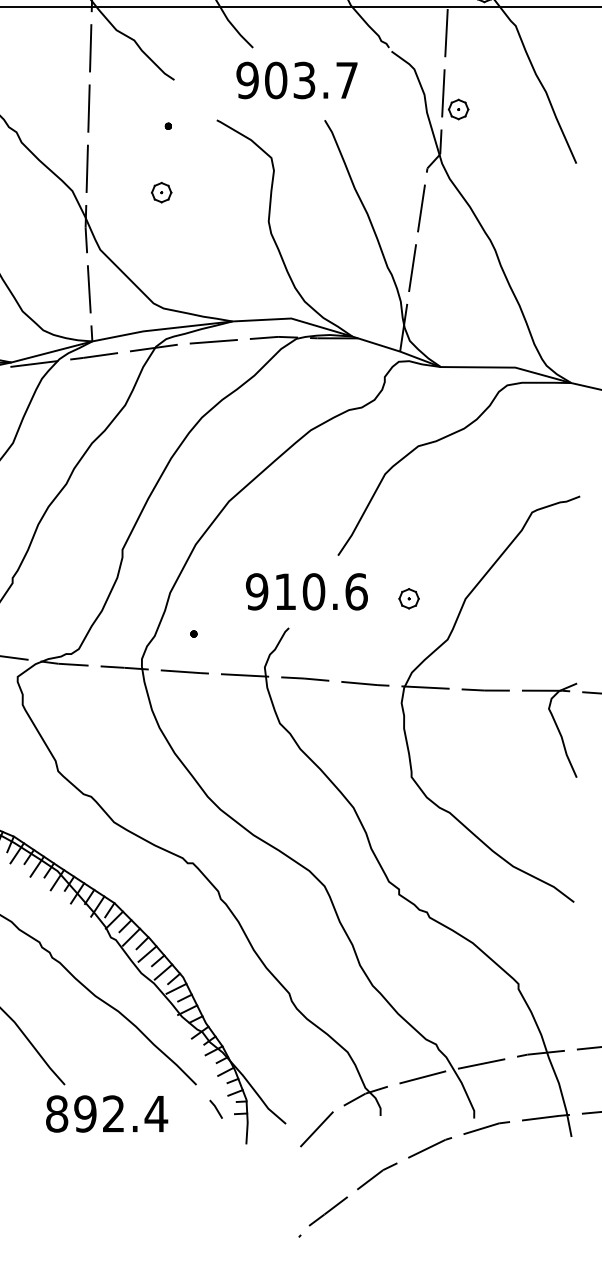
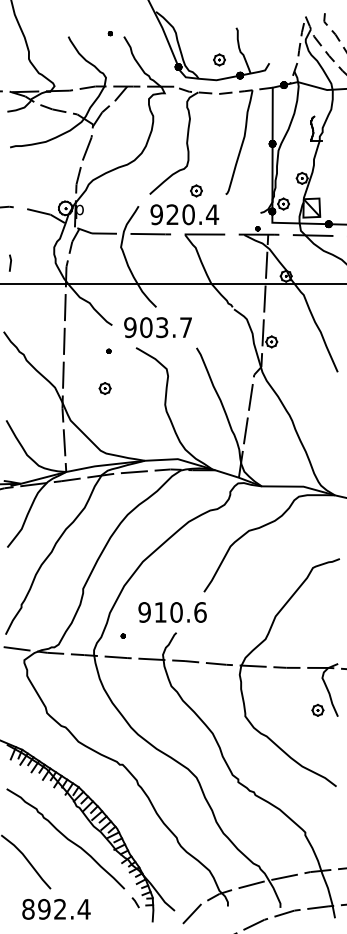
text: (296, 80) -> (157, 327), moved
text: (306, 591) -> (172, 612), moved
part: (408, 597) -> (317, 709), moved
text: (107, 1114) -> (56, 909), moved

